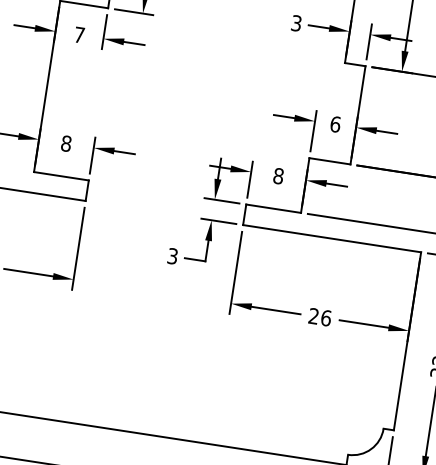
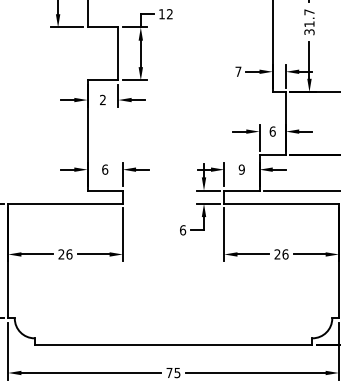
text: (296, 22) -> (238, 71), 3 -> 7
text: (78, 34) -> (102, 99), 7 -> 2
text: (66, 143) -> (105, 169), 8 -> 6
text: (278, 175) -> (241, 169), 8 -> 9
text: (173, 256) -> (183, 230), 3 -> 6

